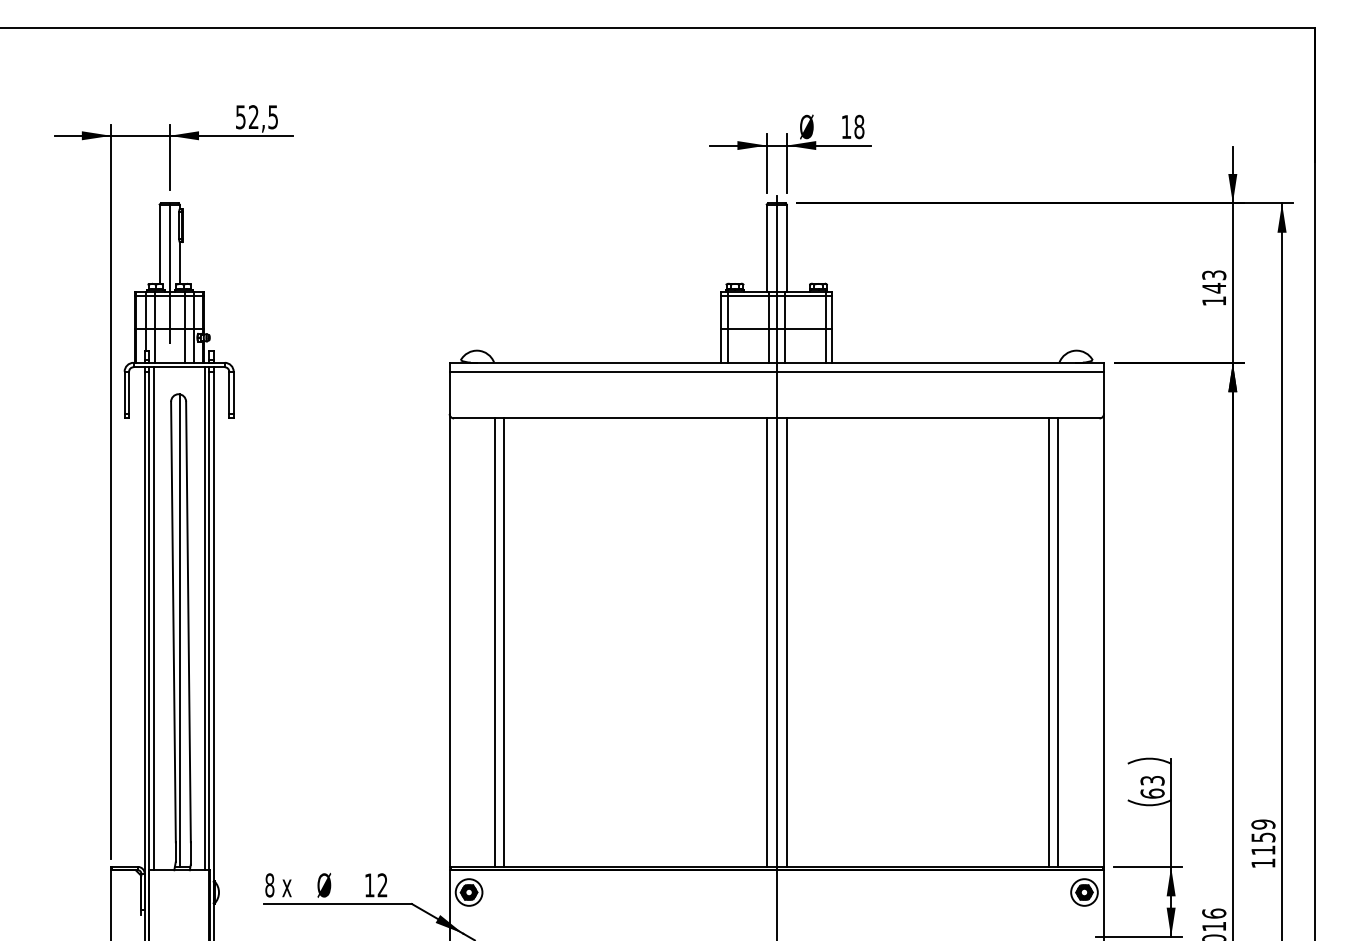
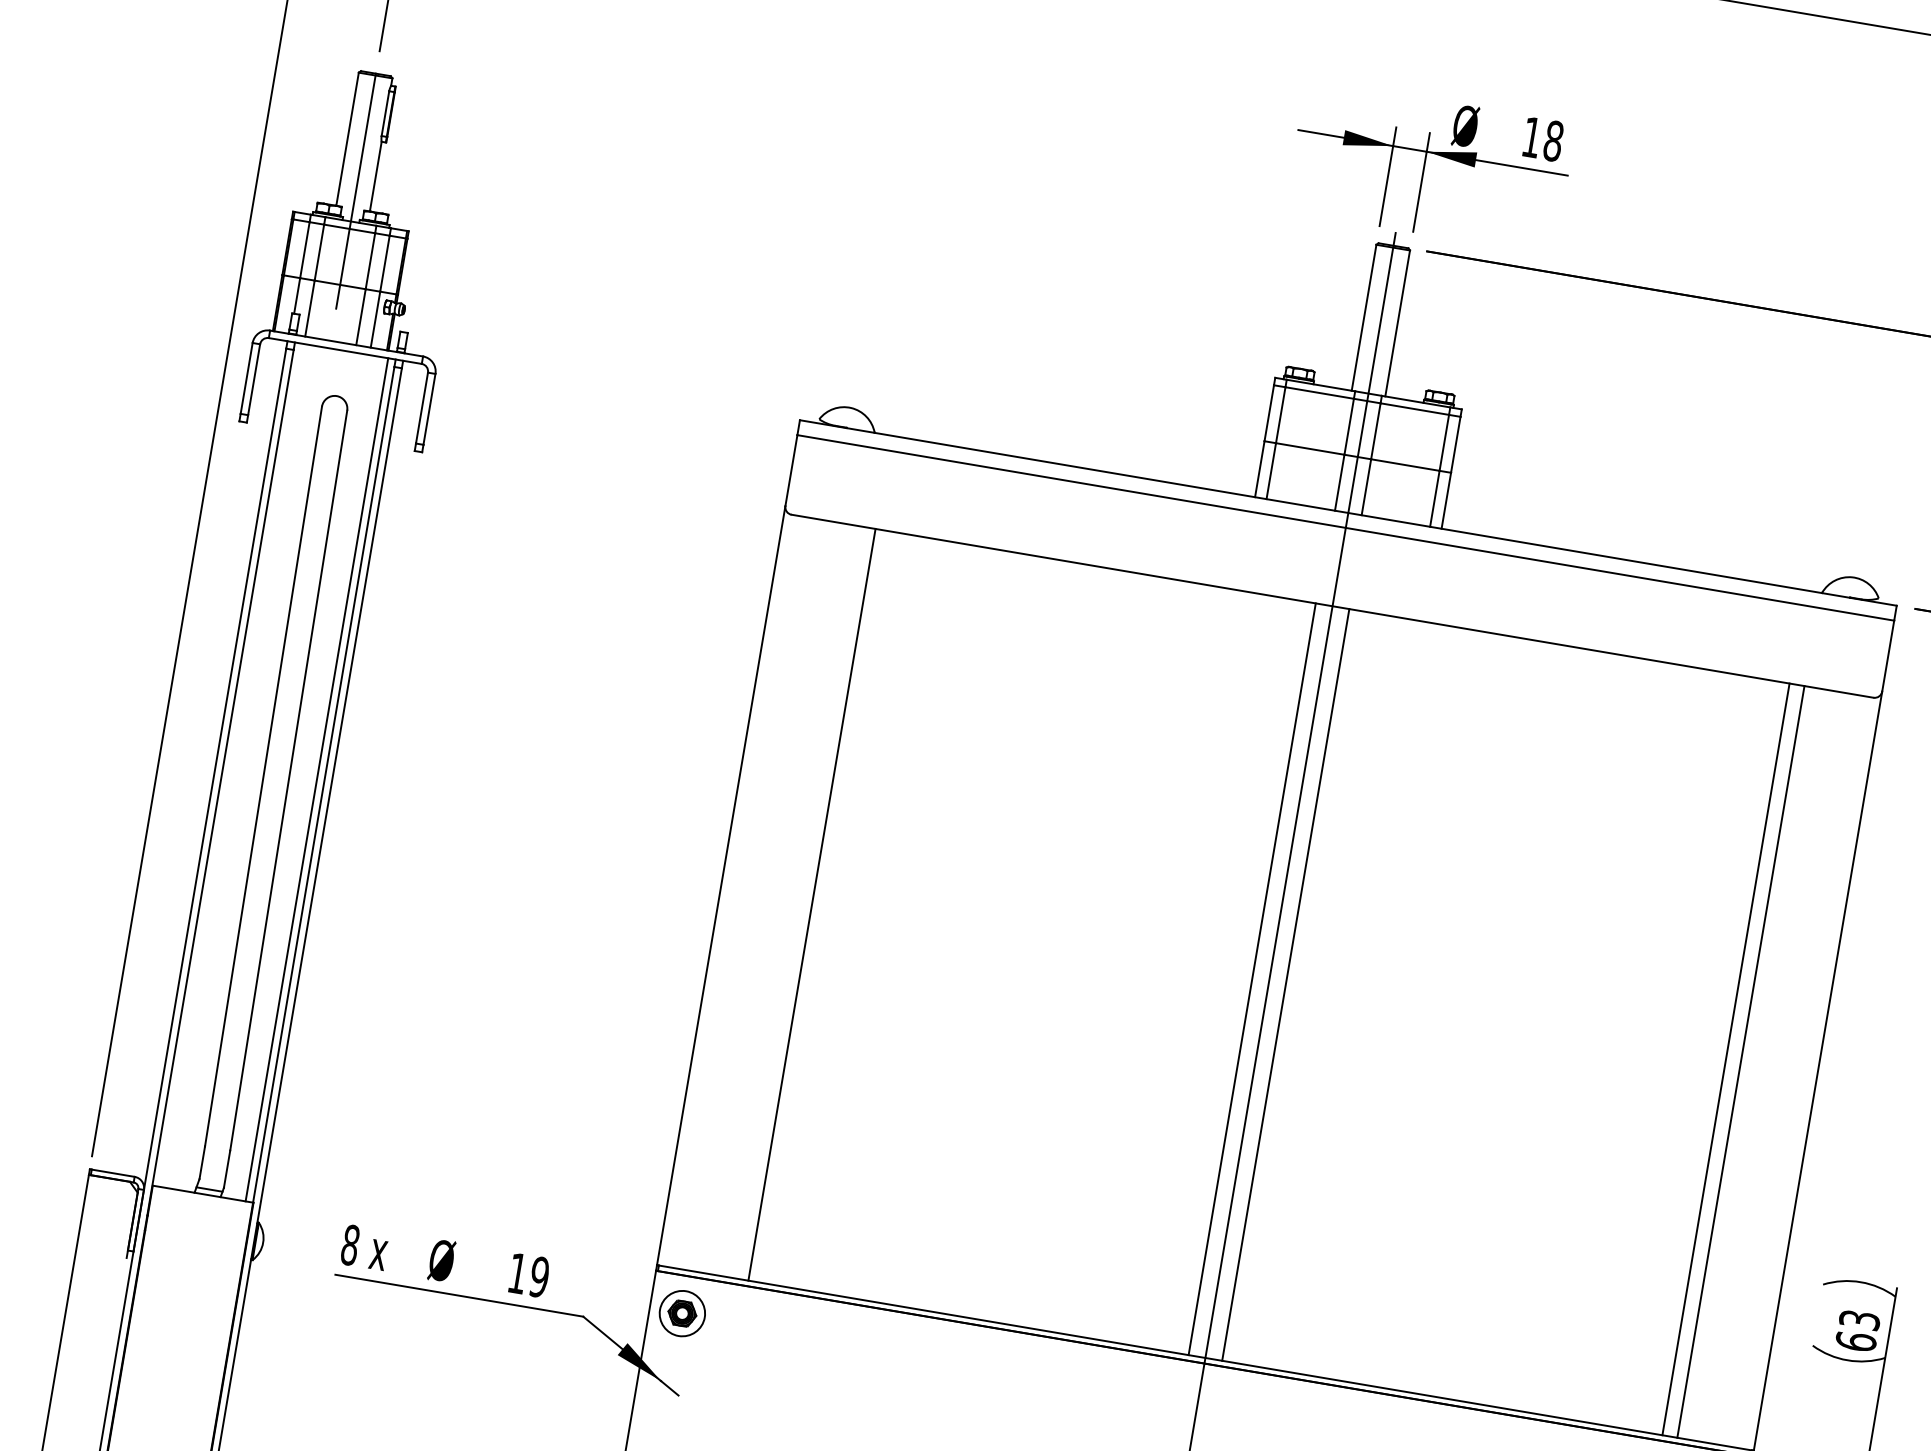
line: (153, 618) -> (231, 764), removed
line: (179, 630) -> (271, 792), removed
line: (495, 642) -> (797, 902), removed
text: (382, 885) -> (539, 1277), 12 -> 19

